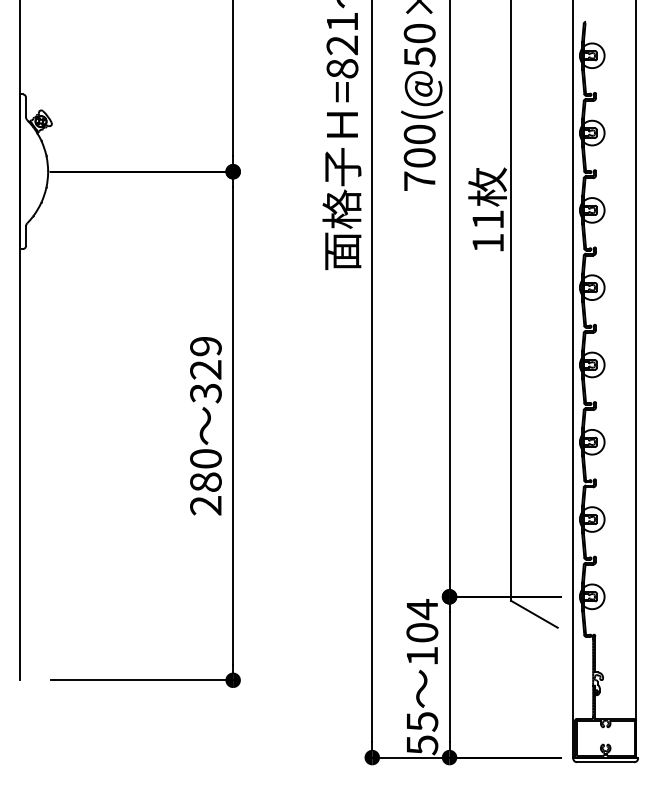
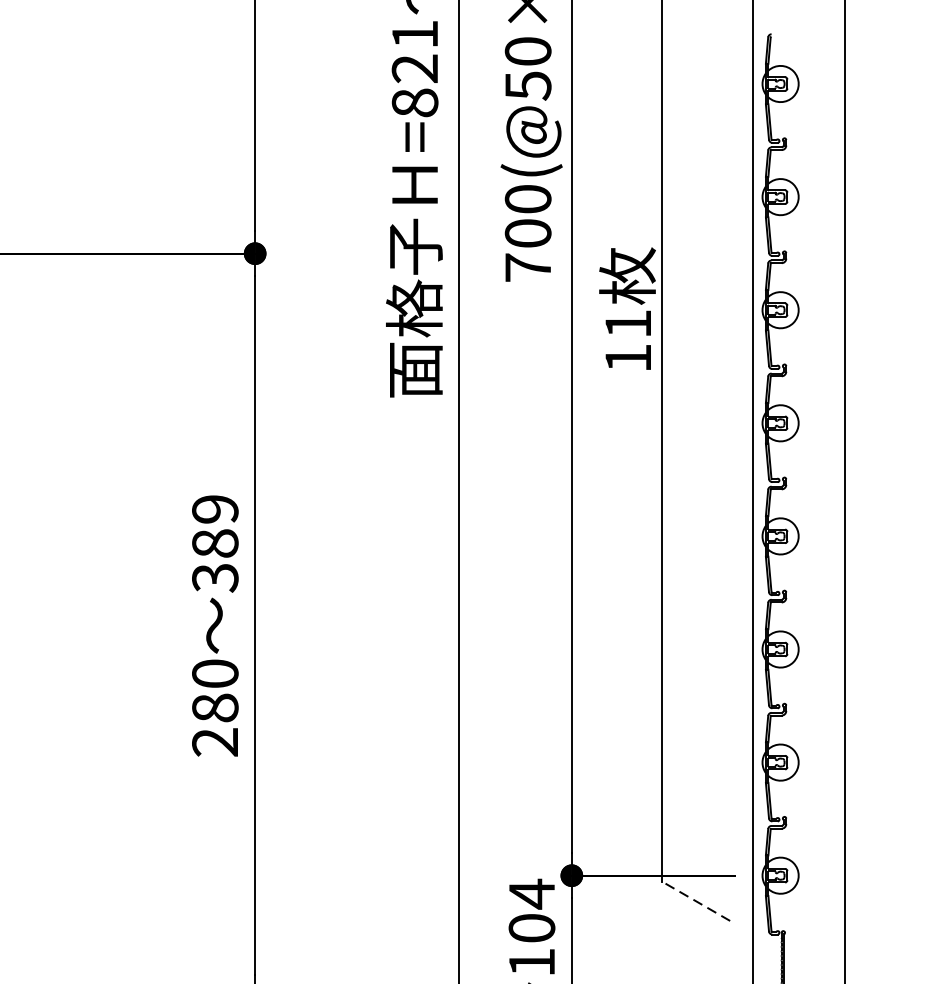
text: (205, 369) -> (214, 543), 329 -> 389
line: (534, 614) -> (696, 901), solid -> dashed

